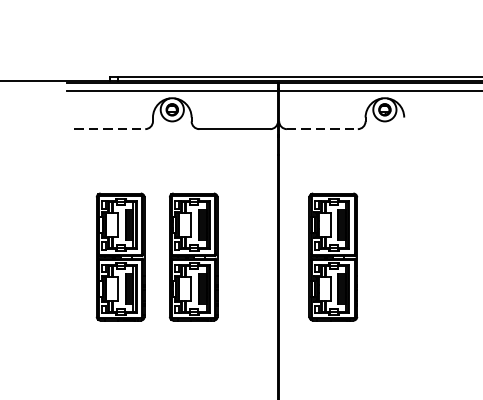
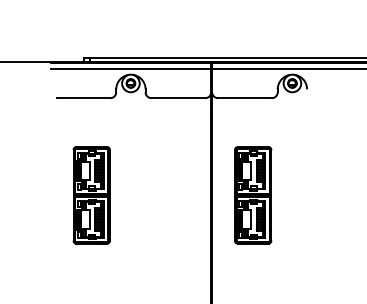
line: (109, 129) -> (83, 98), dashed -> solid
line: (321, 129) -> (244, 98), dashed -> solid
part: (194, 257) -> (147, 195), removed

